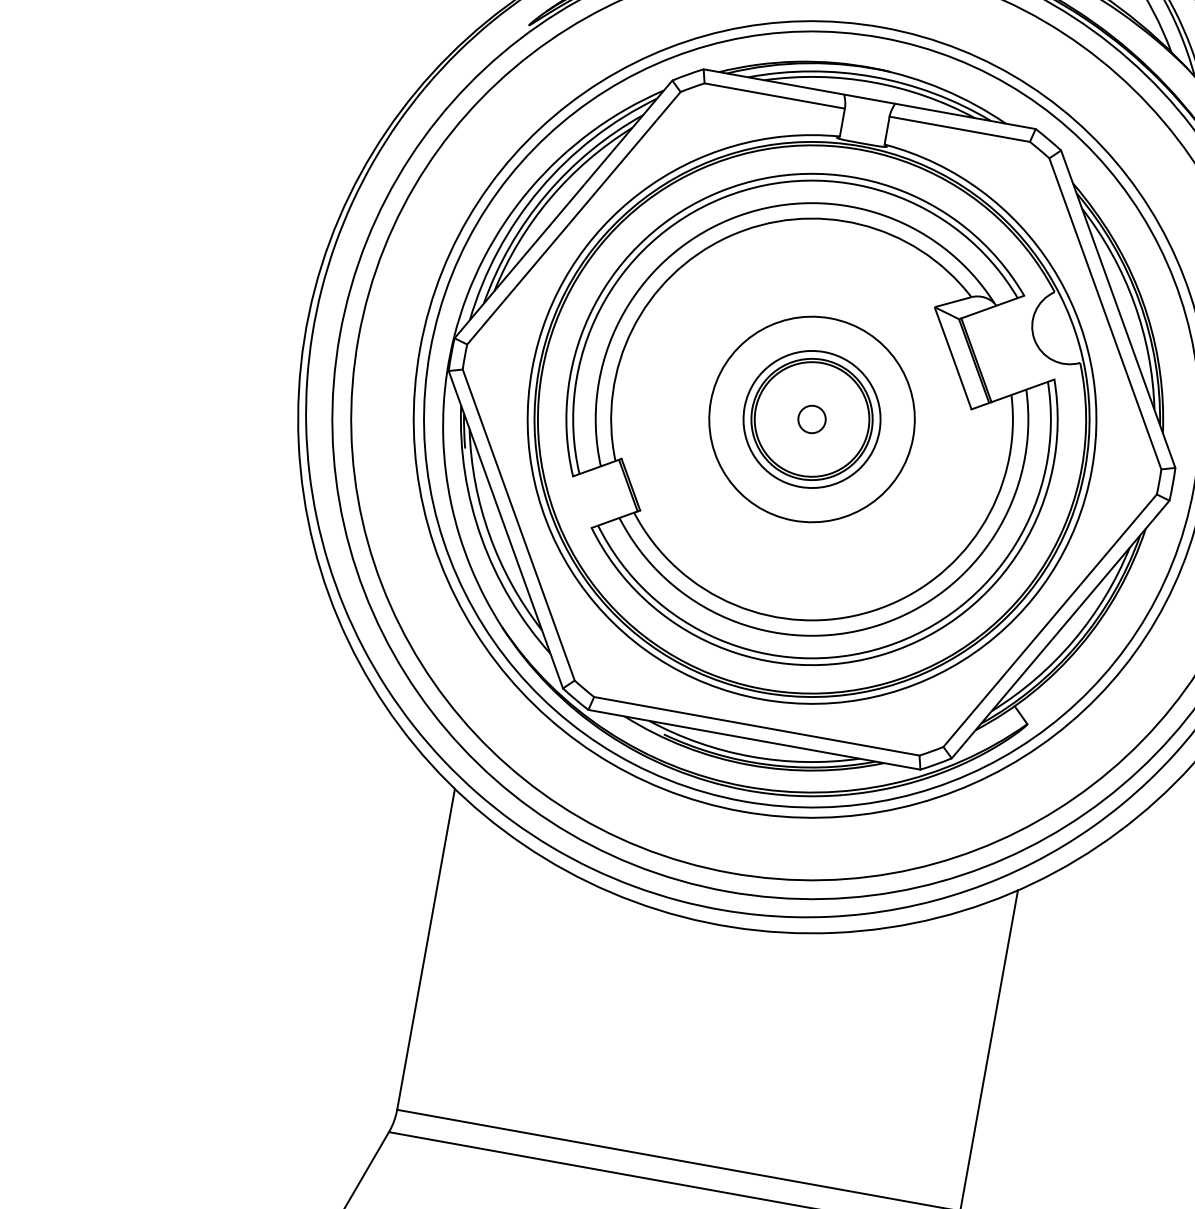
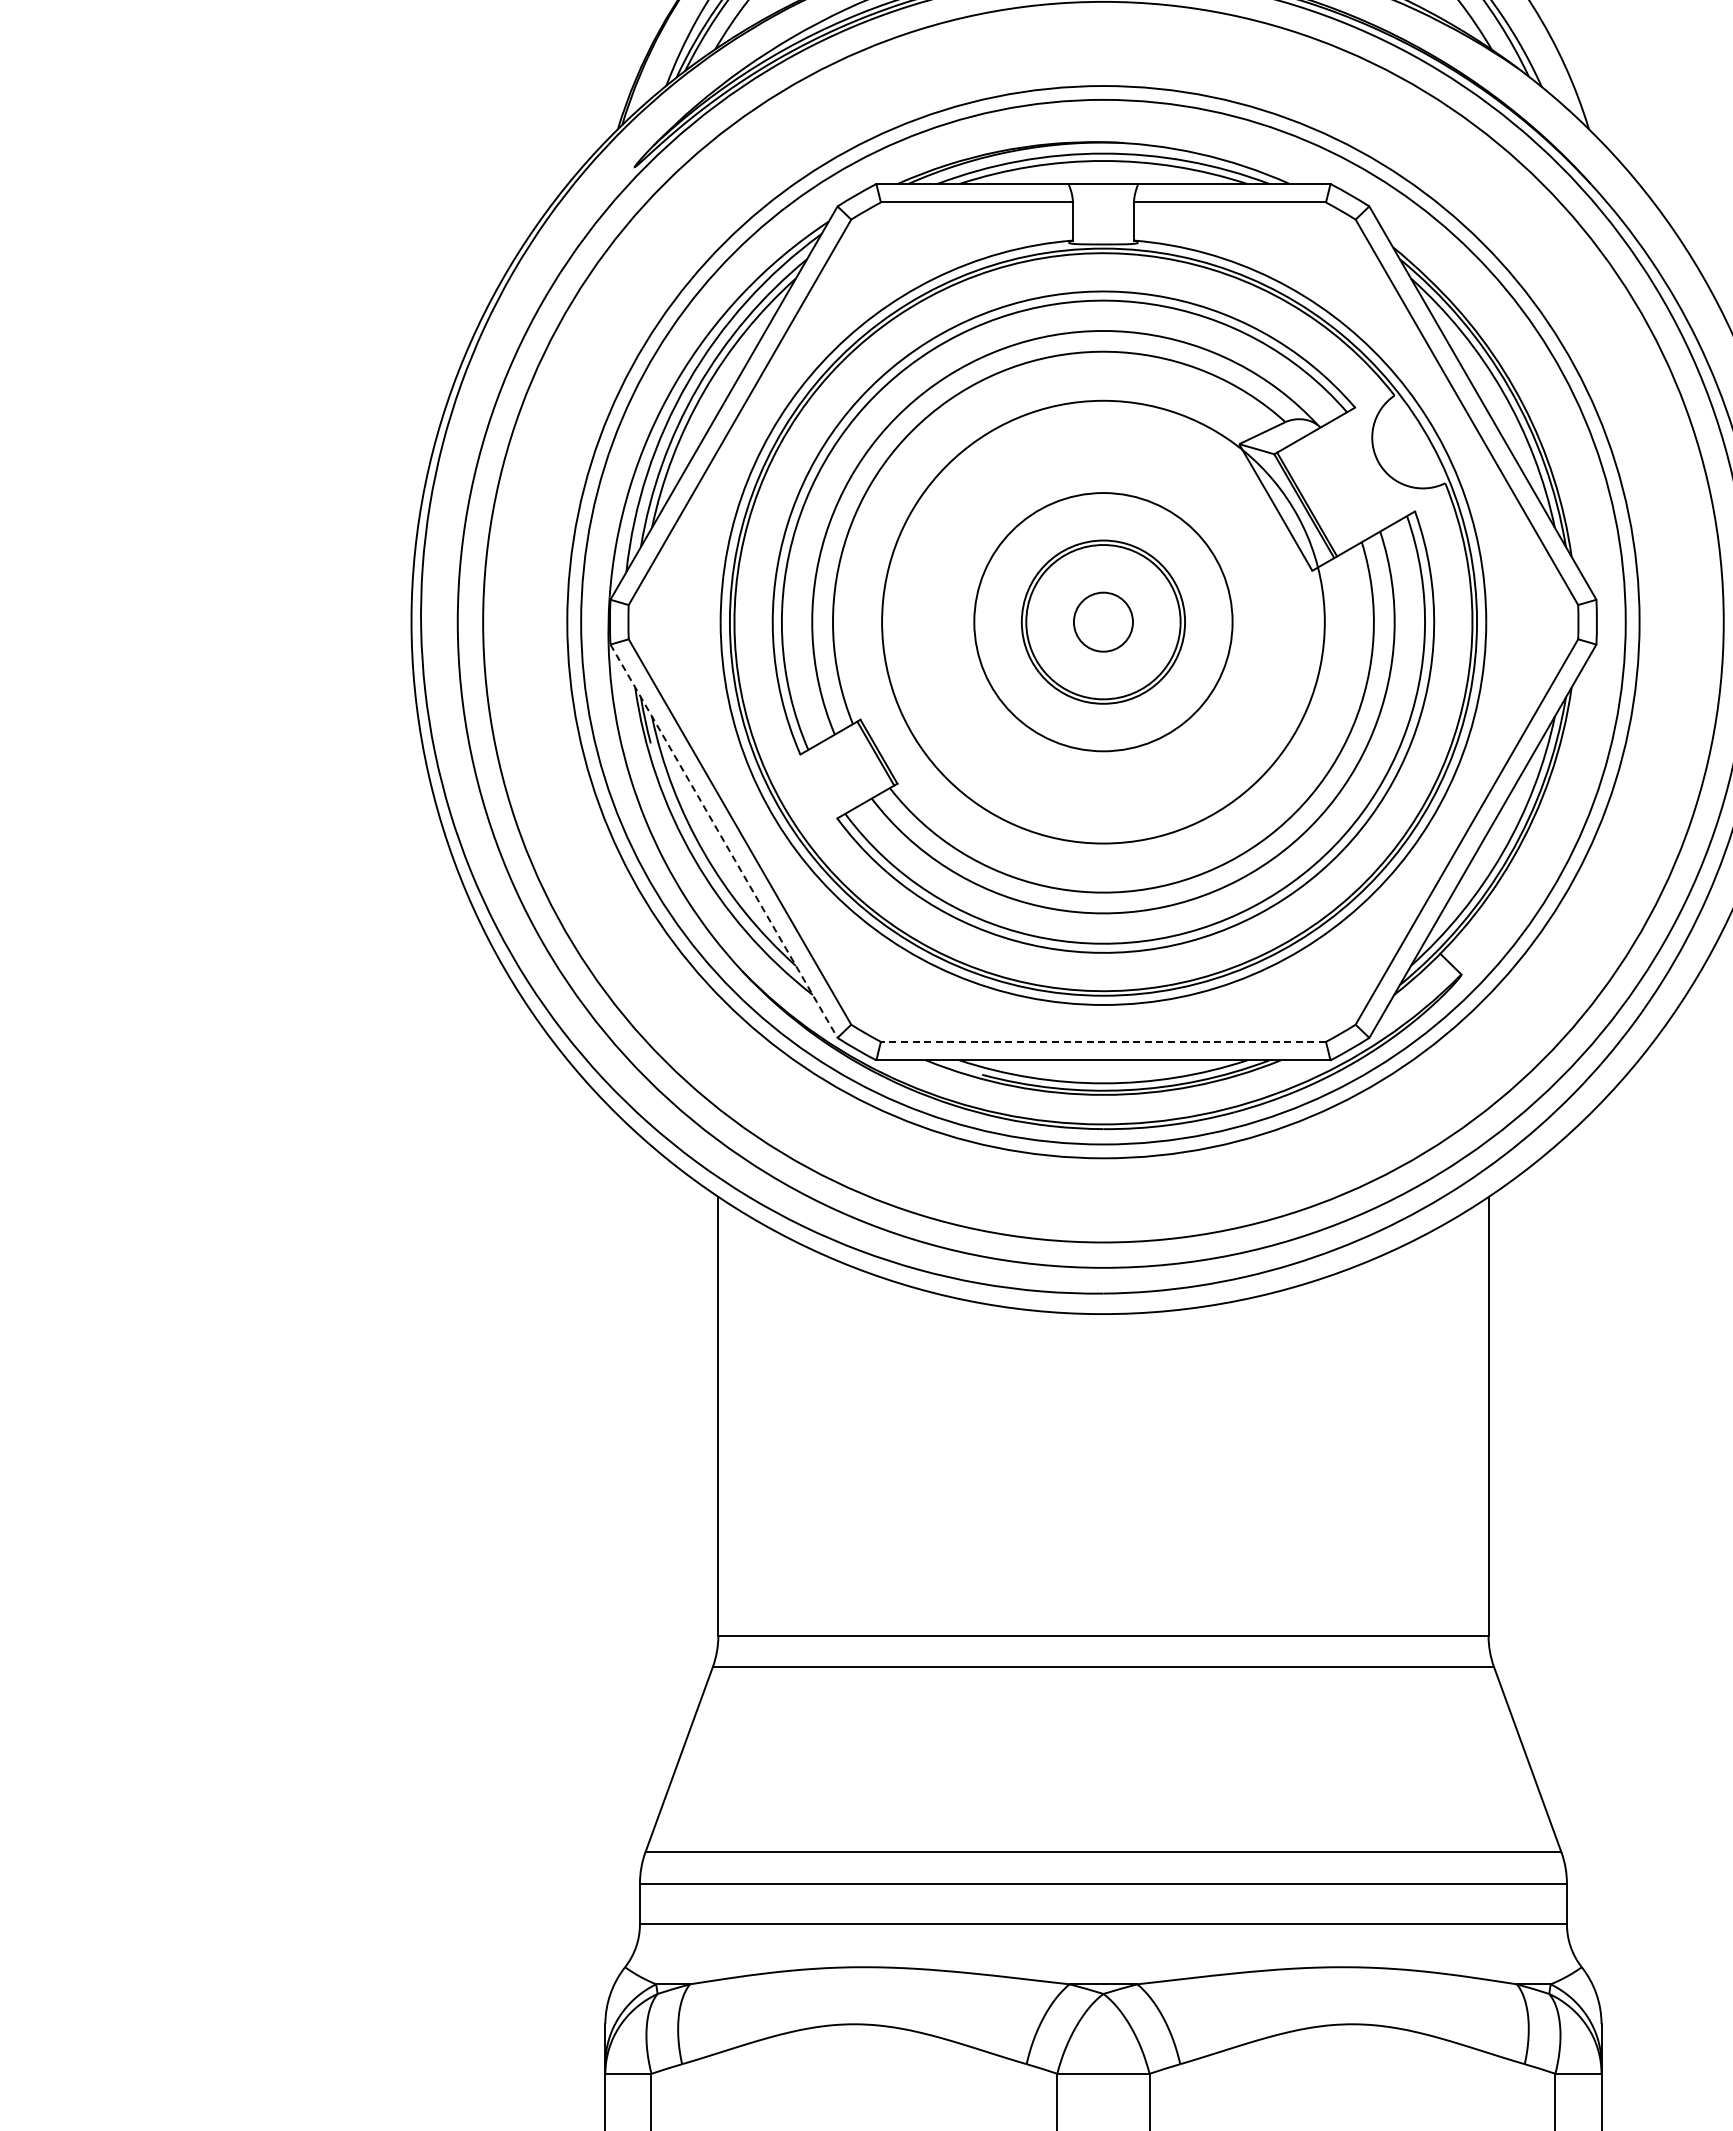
circle: (812, 418) -> (1103, 621), size x1.4
circle: (812, 418) -> (1103, 621), size x1.6
circle: (812, 418) -> (1103, 621), size x1.6
line: (506, 529) -> (724, 841), solid -> dashed
line: (756, 726) -> (1103, 1041), solid -> dashed

